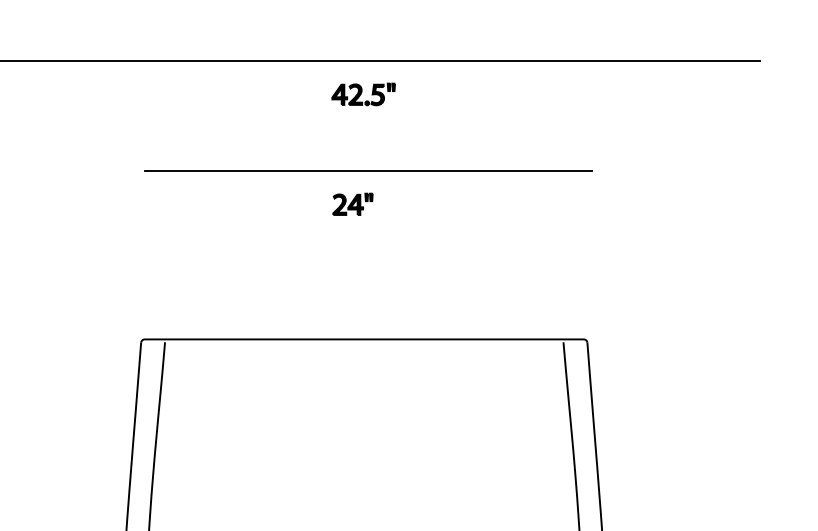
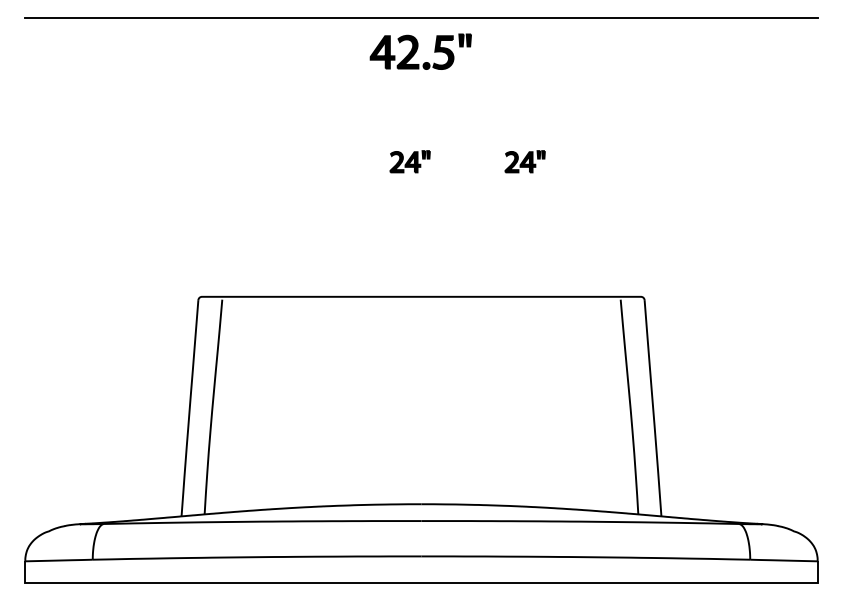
part: (363, 94) -> (420, 51), size x1.6
line: (368, 171) -> (425, 128), removed
part: (467, 204) -> (524, 161), added

